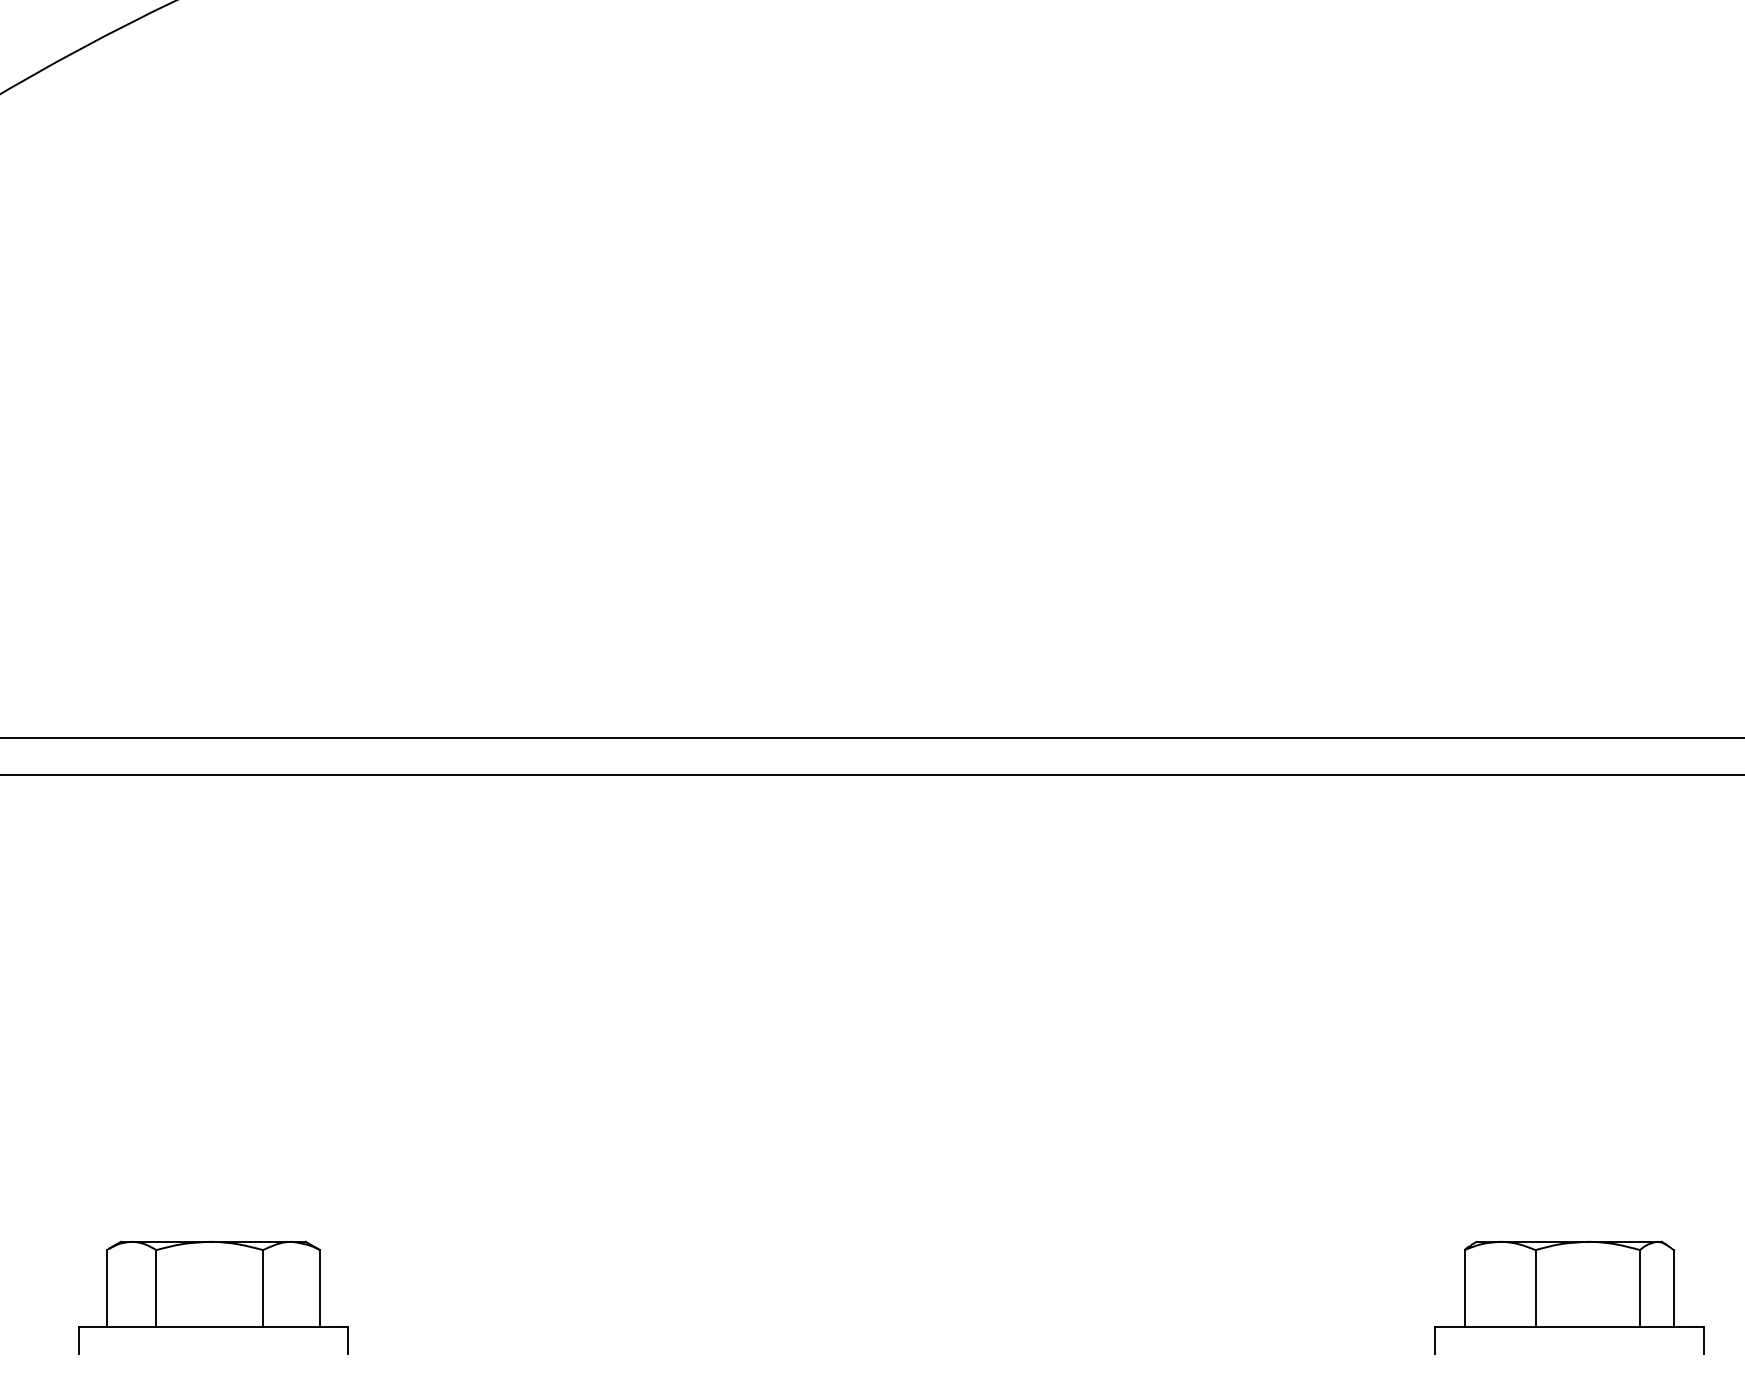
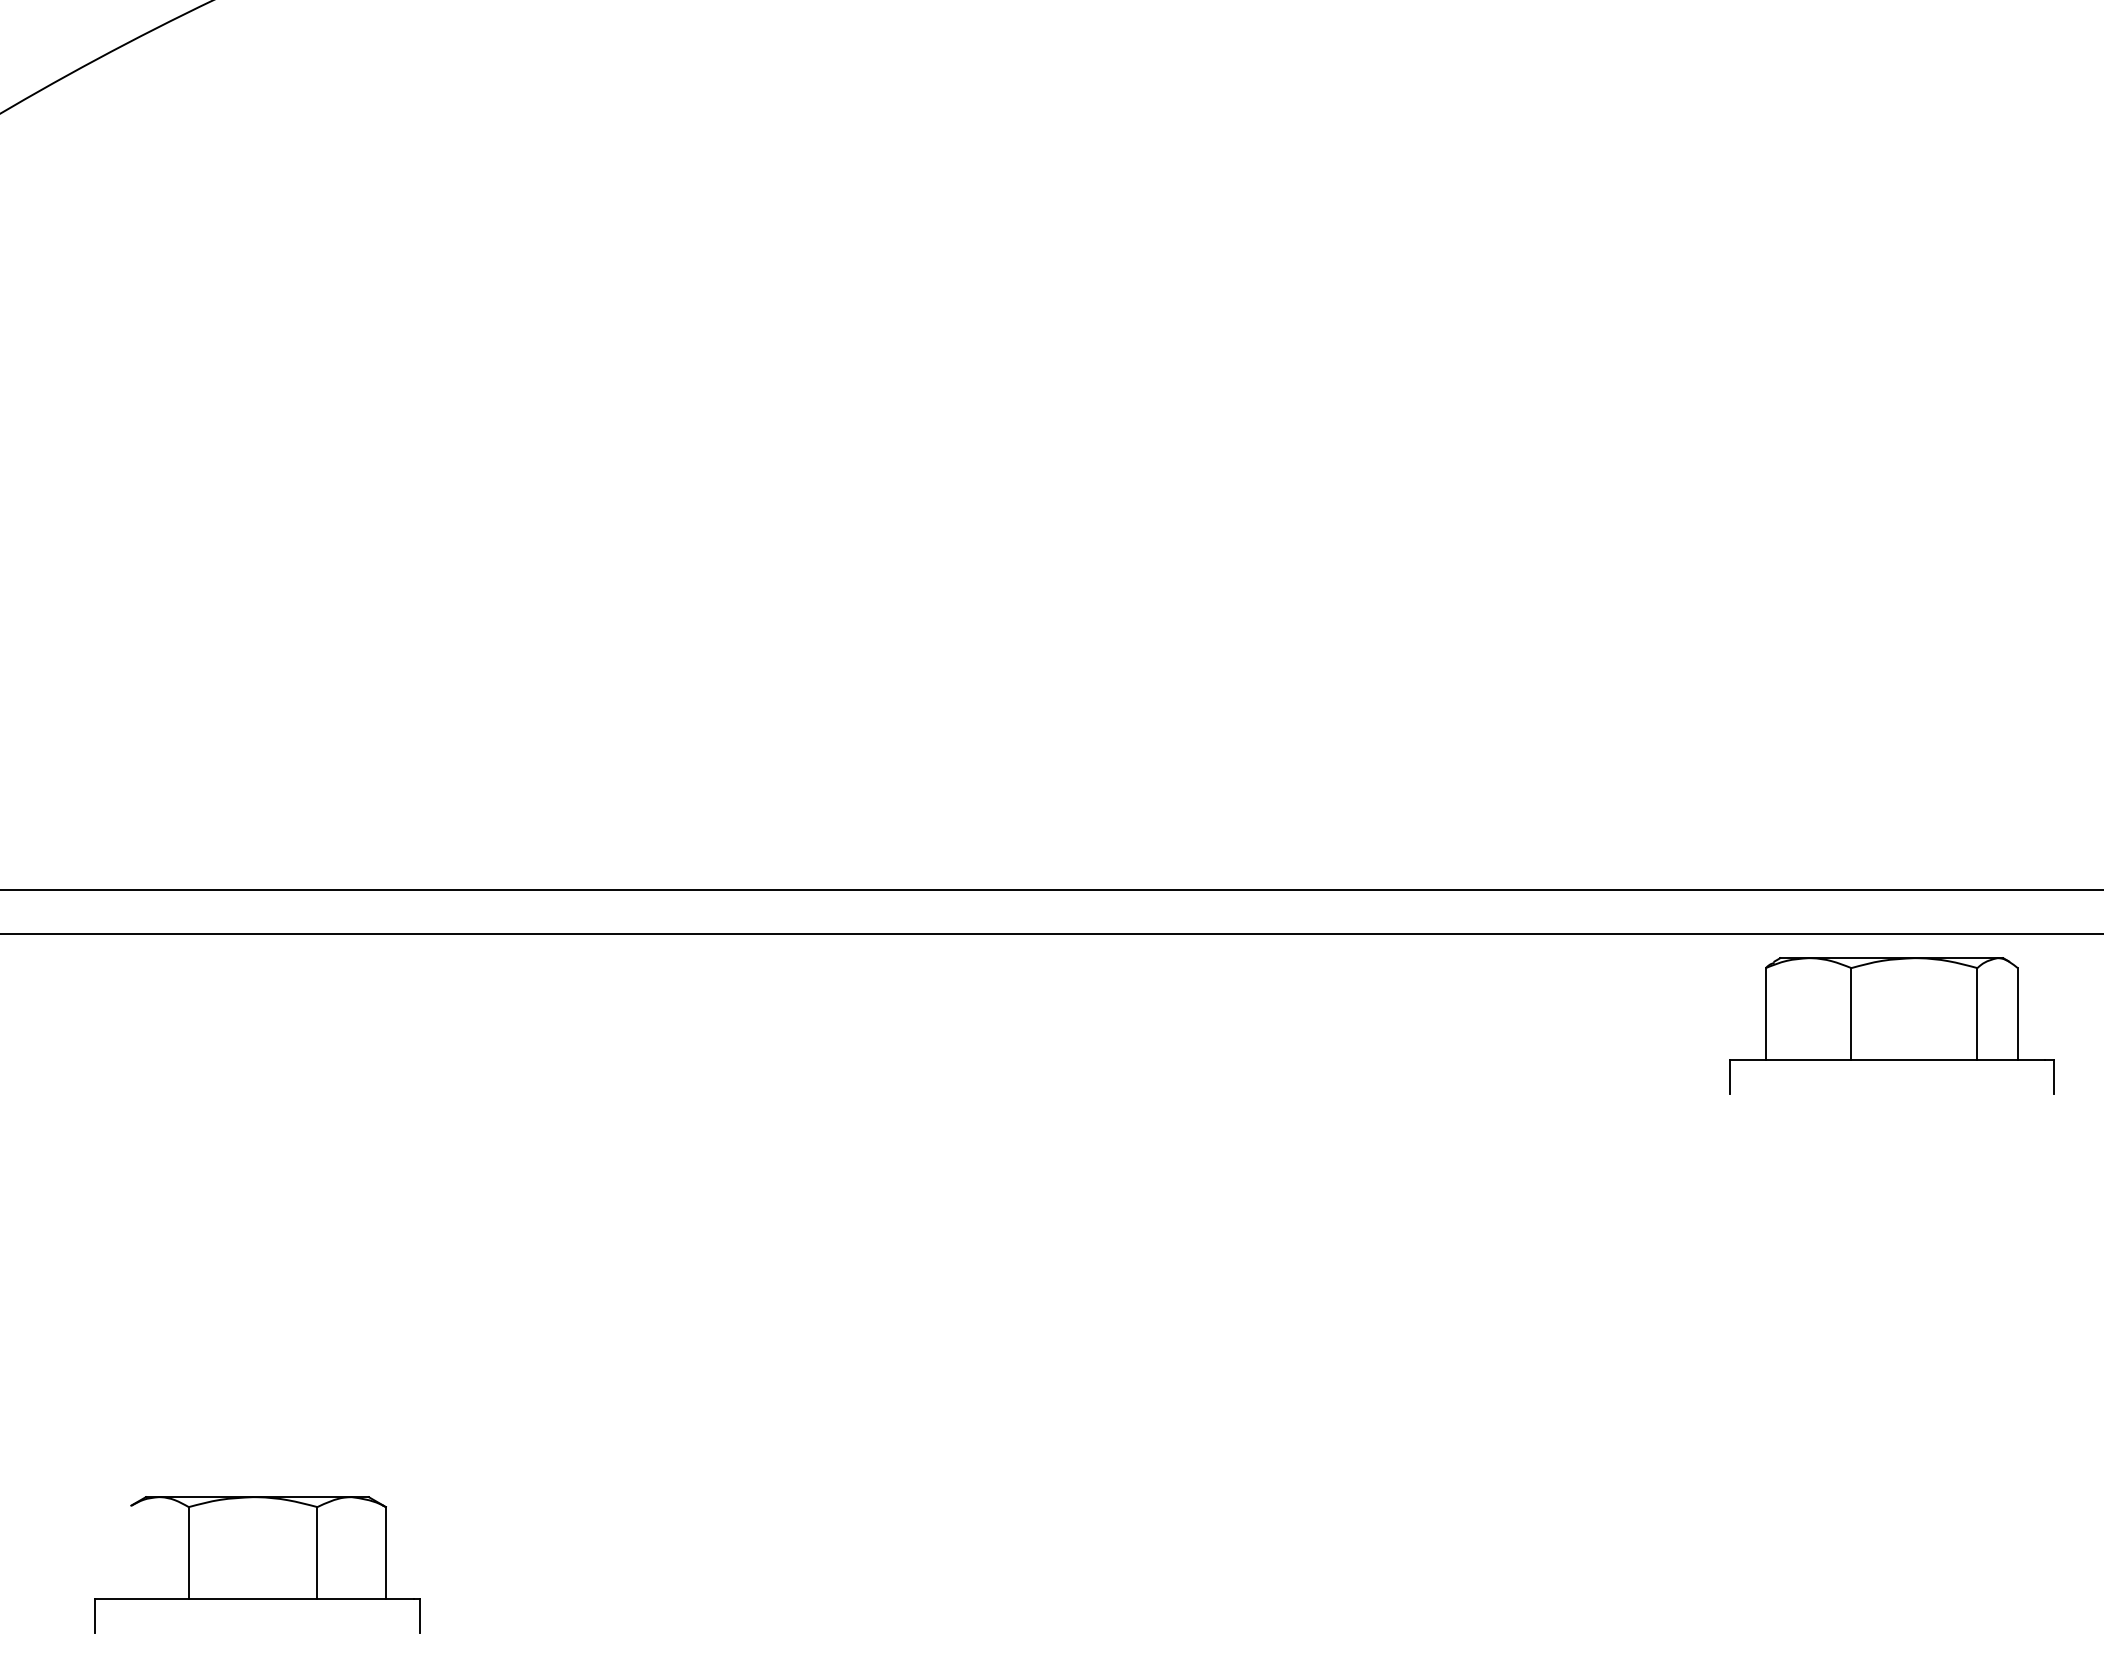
line: (106, 1288) -> (128, 1553), removed
part: (1568, 1297) -> (1891, 1025), moved

